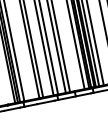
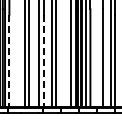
line: (48, 49) -> (43, 61), solid -> dashed
line: (15, 56) -> (9, 61), solid -> dashed

